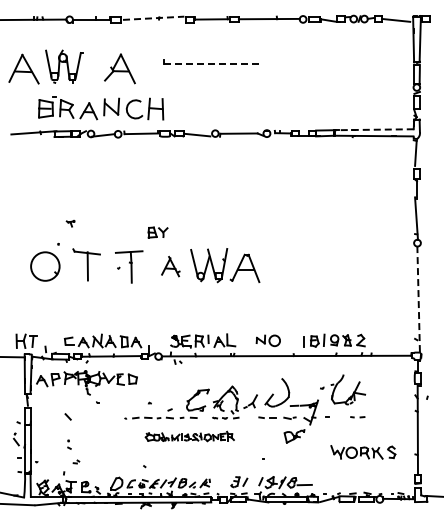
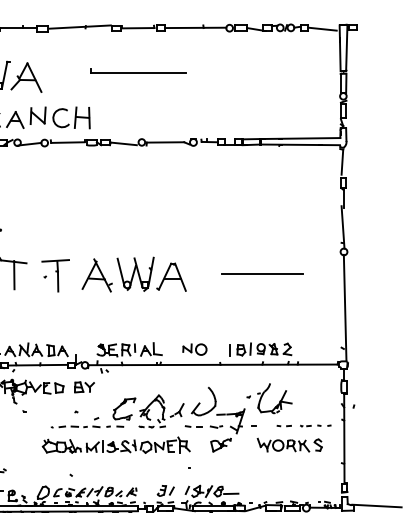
line: (153, 18) -> (80, 27), dashed -> solid
line: (212, 64) -> (139, 73), dashed -> solid
part: (119, 68) -> (26, 77), moved
line: (374, 129) -> (301, 138), dashed -> solid
part: (157, 232) -> (84, 387), moved
line: (335, 264) -> (262, 273), added
part: (170, 266) -> (97, 275), size x1.67
line: (418, 299) -> (345, 308), dashed -> solid
part: (388, 416) -> (315, 425), added
part: (189, 436) -> (116, 445), size x1.67
part: (363, 452) -> (290, 445), moved

